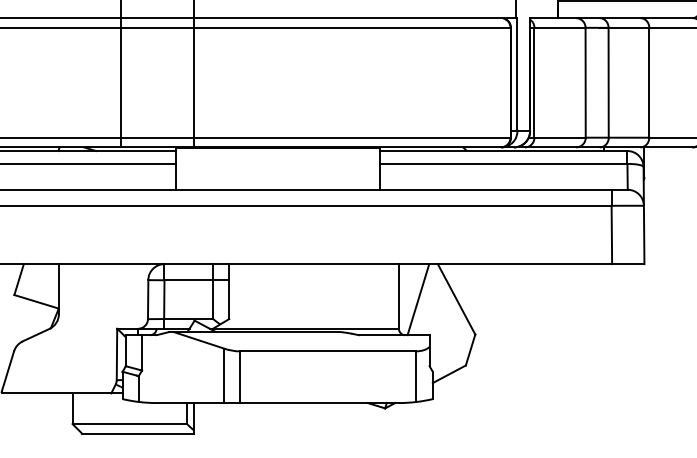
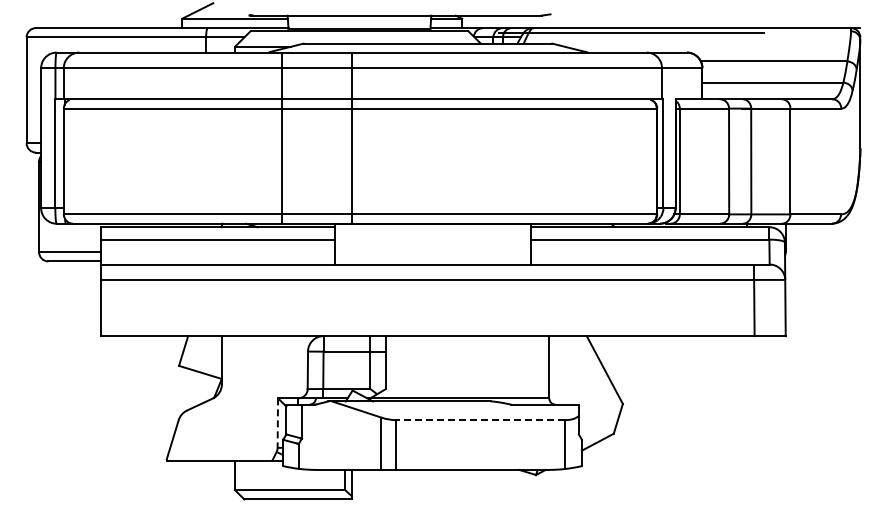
line: (417, 299) -> (567, 370), removed
line: (327, 351) -> (480, 420), solid -> dashed
line: (116, 354) -> (277, 423), solid -> dashed

